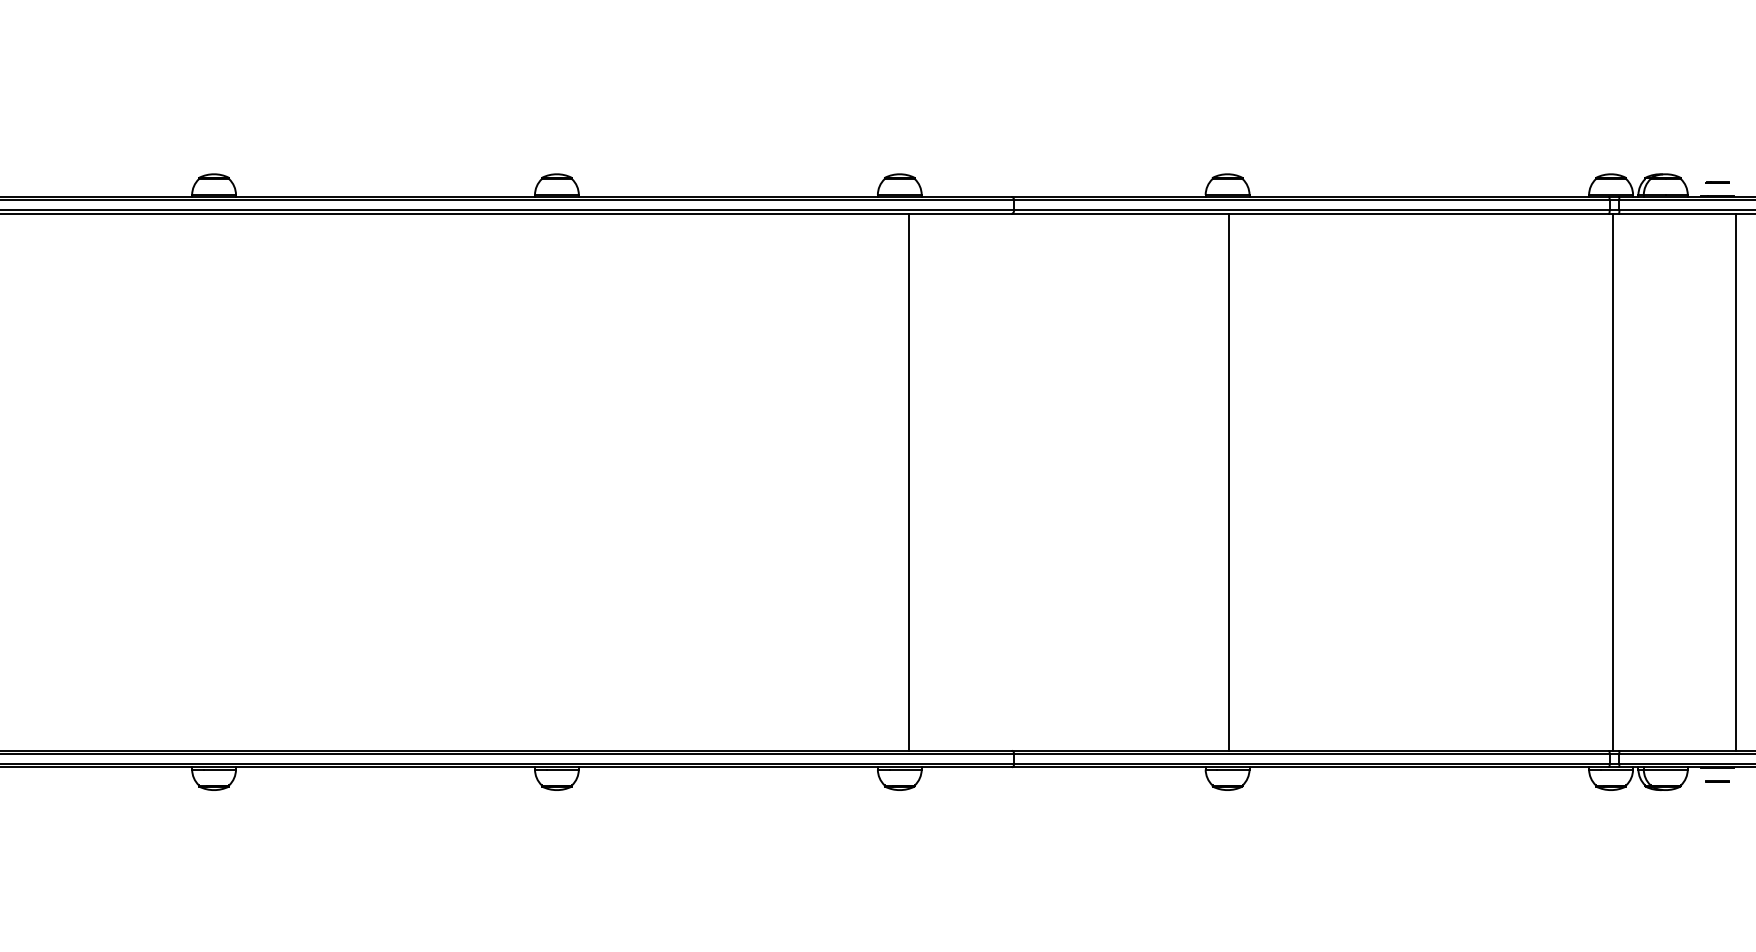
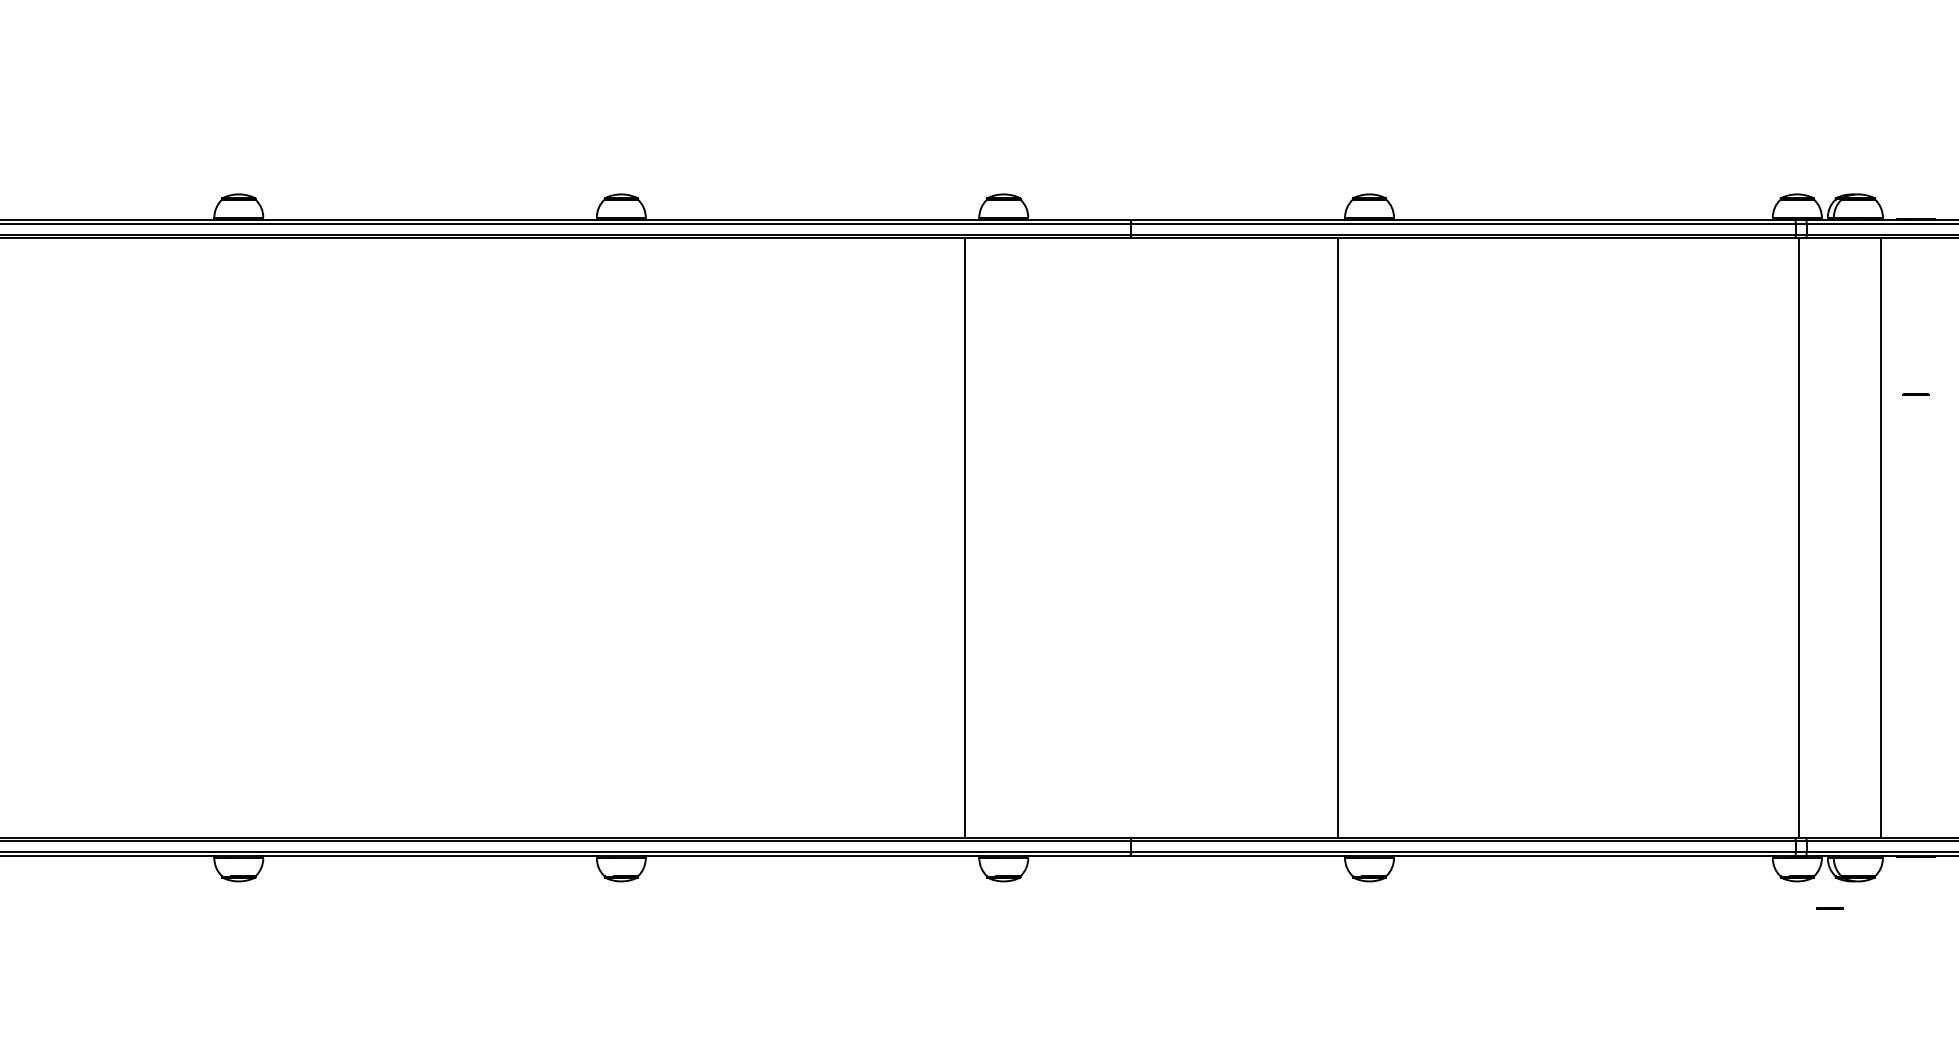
line: (1717, 182) -> (1916, 394), moved
line: (909, 481) -> (965, 537), moved
line: (1229, 481) -> (1338, 537), moved
line: (1736, 481) -> (1881, 537), moved
line: (1717, 781) -> (1830, 908), moved

